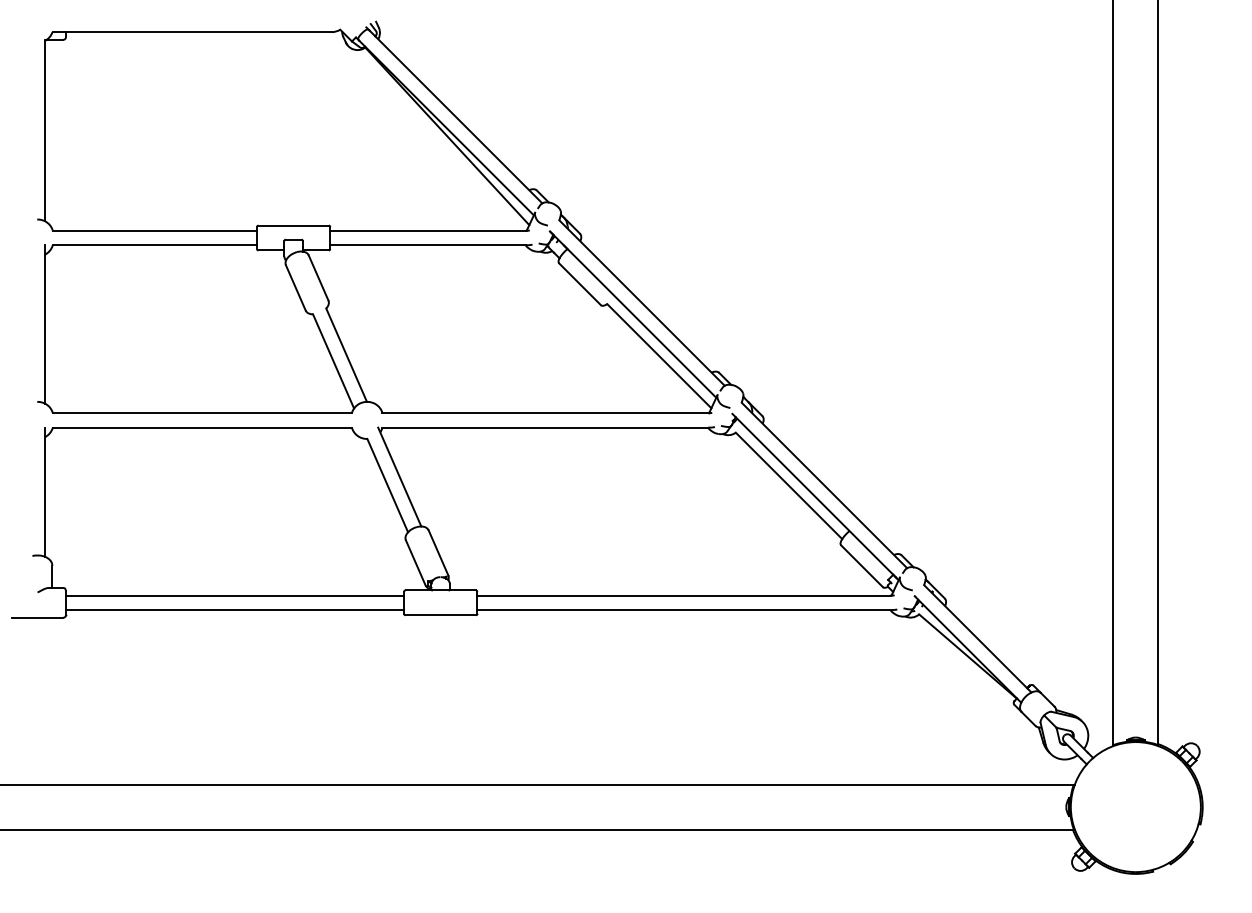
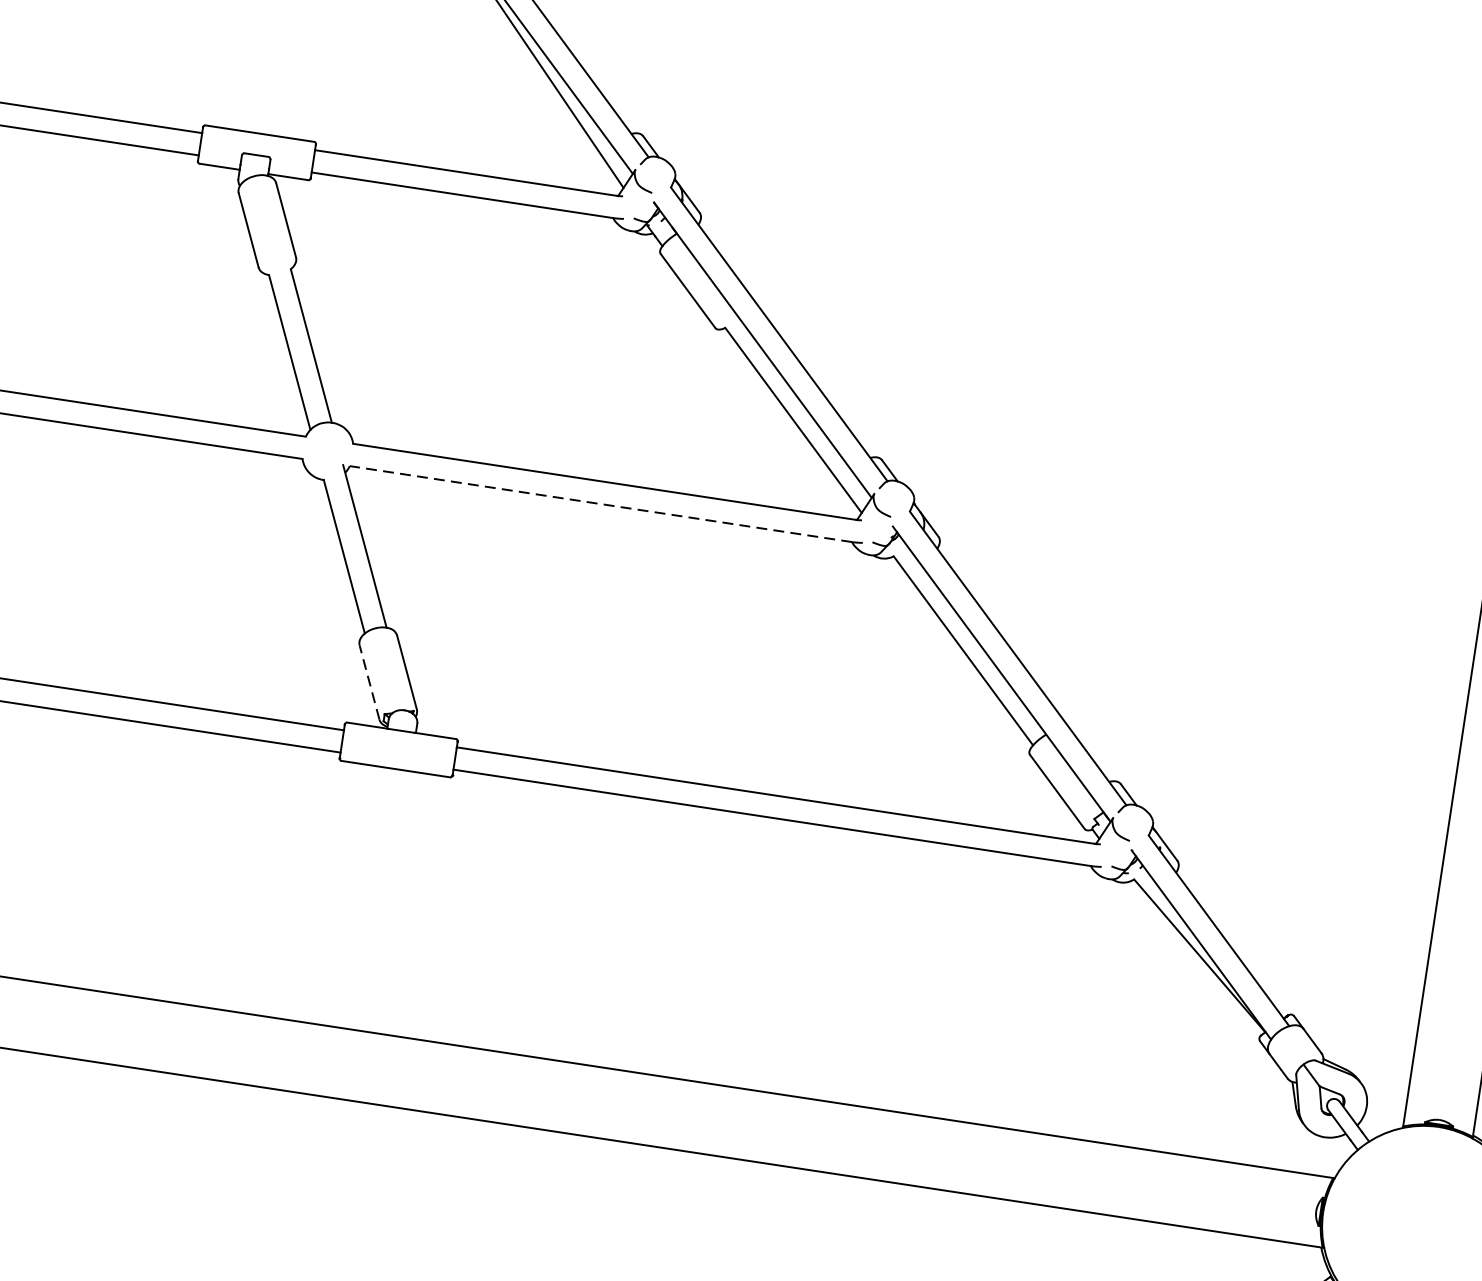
line: (545, 427) -> (601, 503), solid -> dashed
line: (415, 562) -> (369, 681), solid -> dashed

